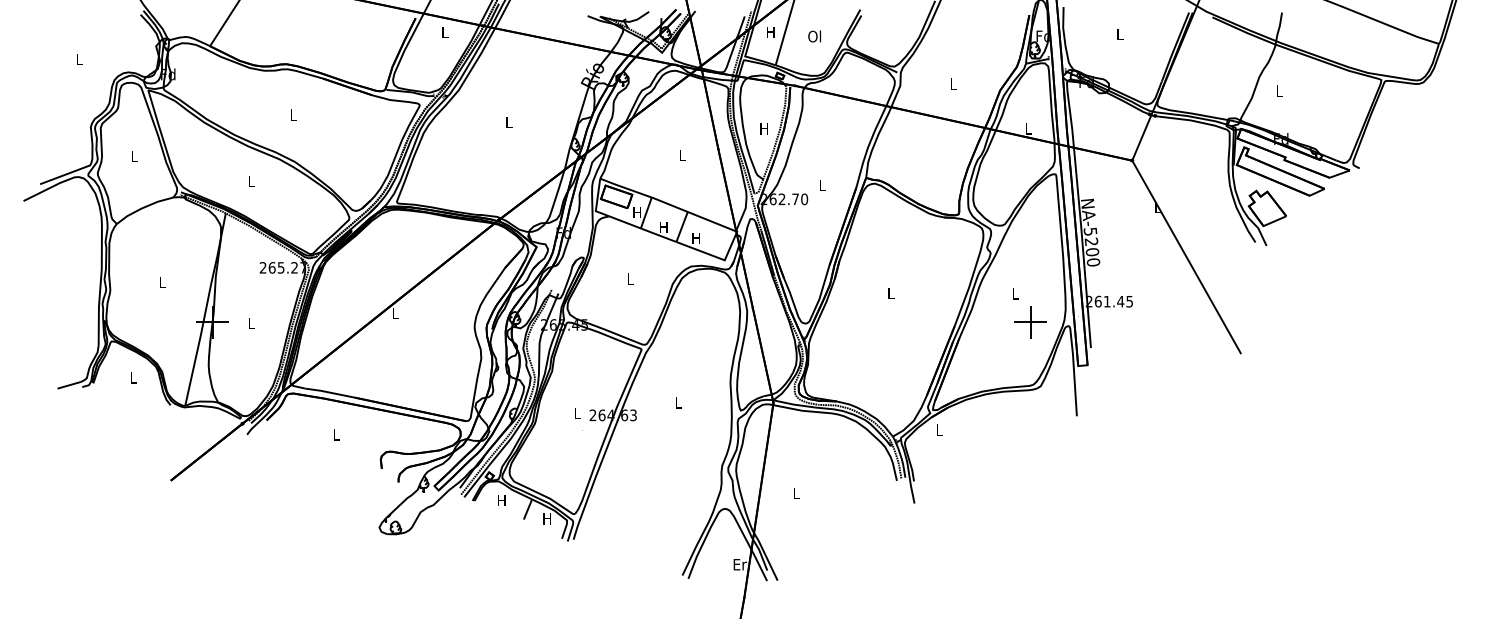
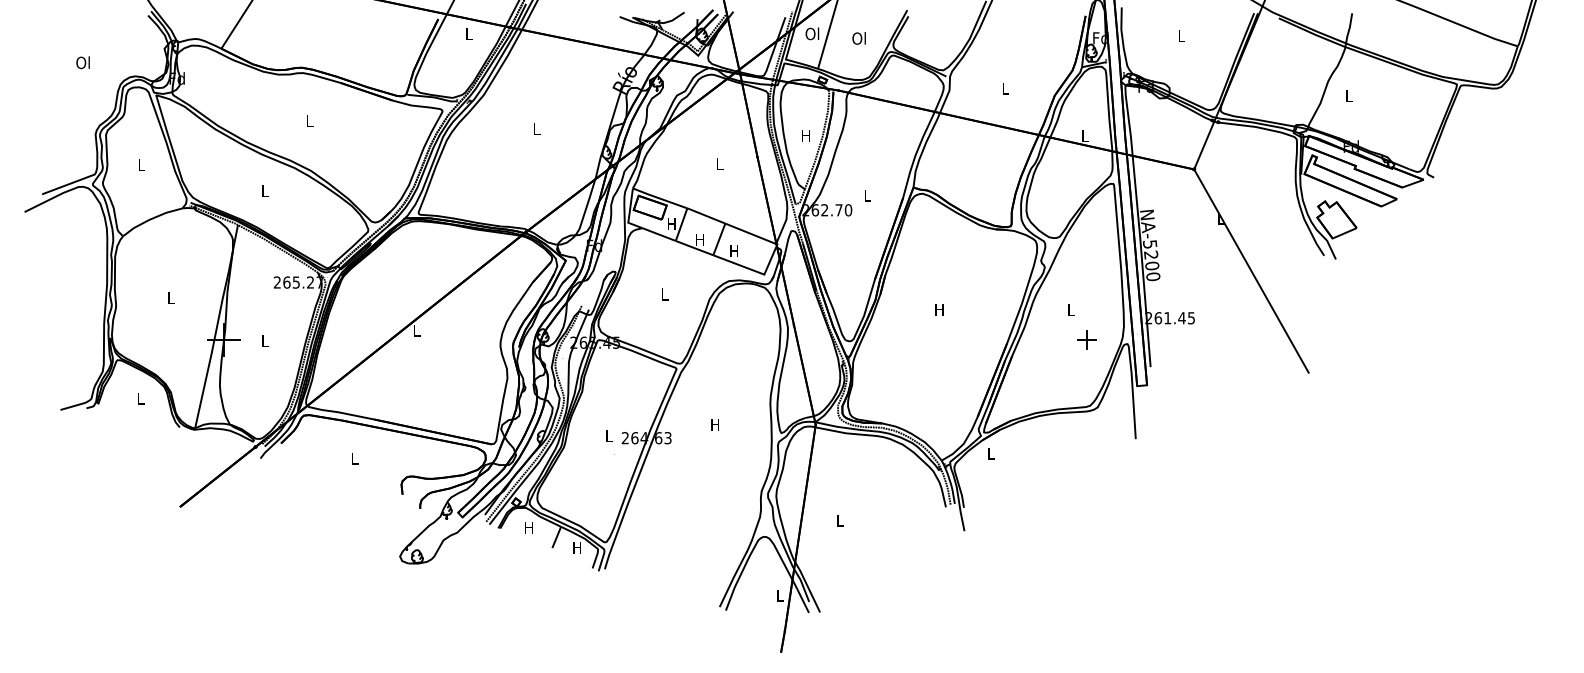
text: (769, 32) -> (811, 34), H -> Ol
text: (78, 59) -> (82, 62), L -> Ol
text: (890, 293) -> (939, 309), L -> H
part: (1030, 322) -> (1086, 340), size x0.6
text: (677, 402) -> (714, 424), L -> H
text: (739, 564) -> (779, 595), Er -> L

